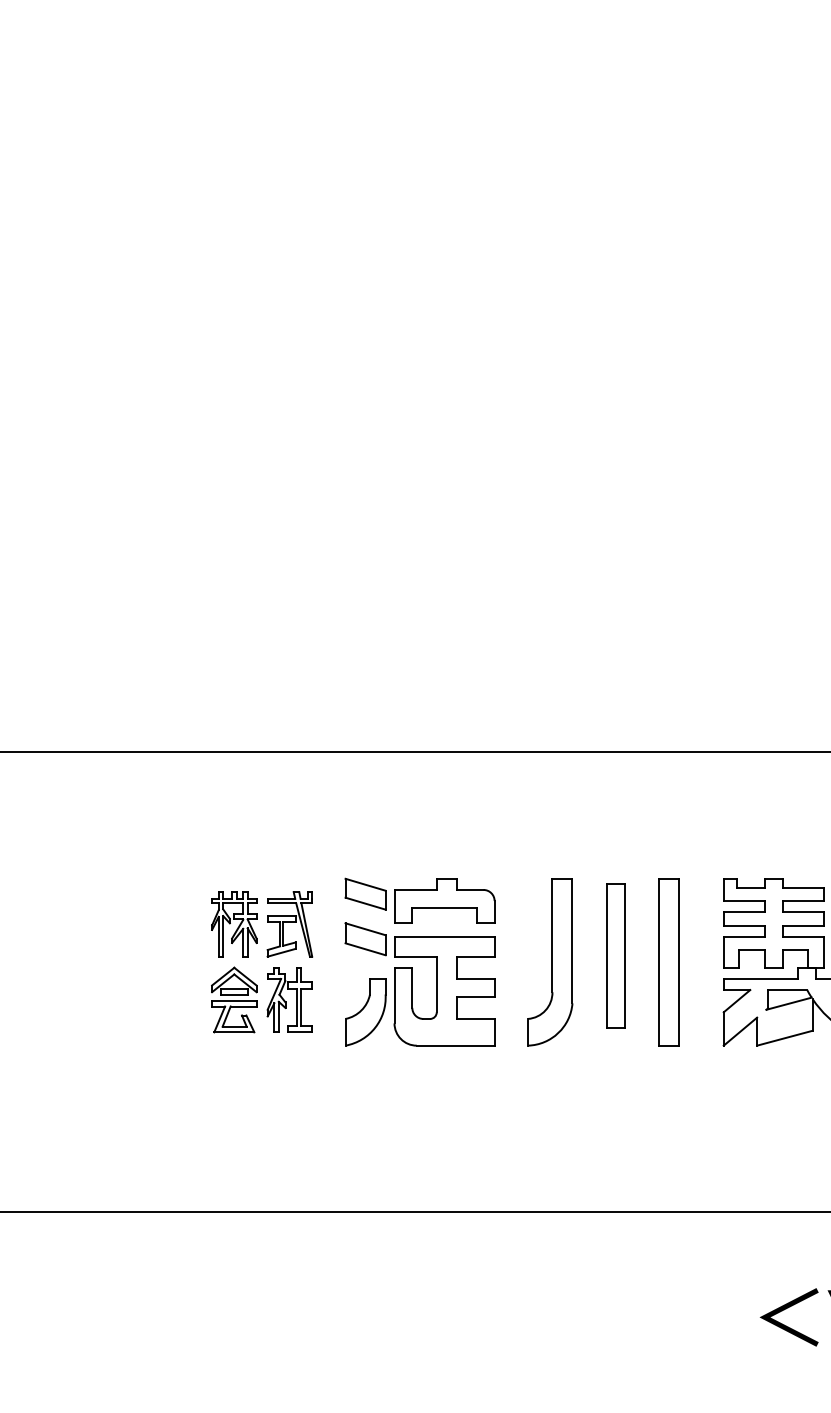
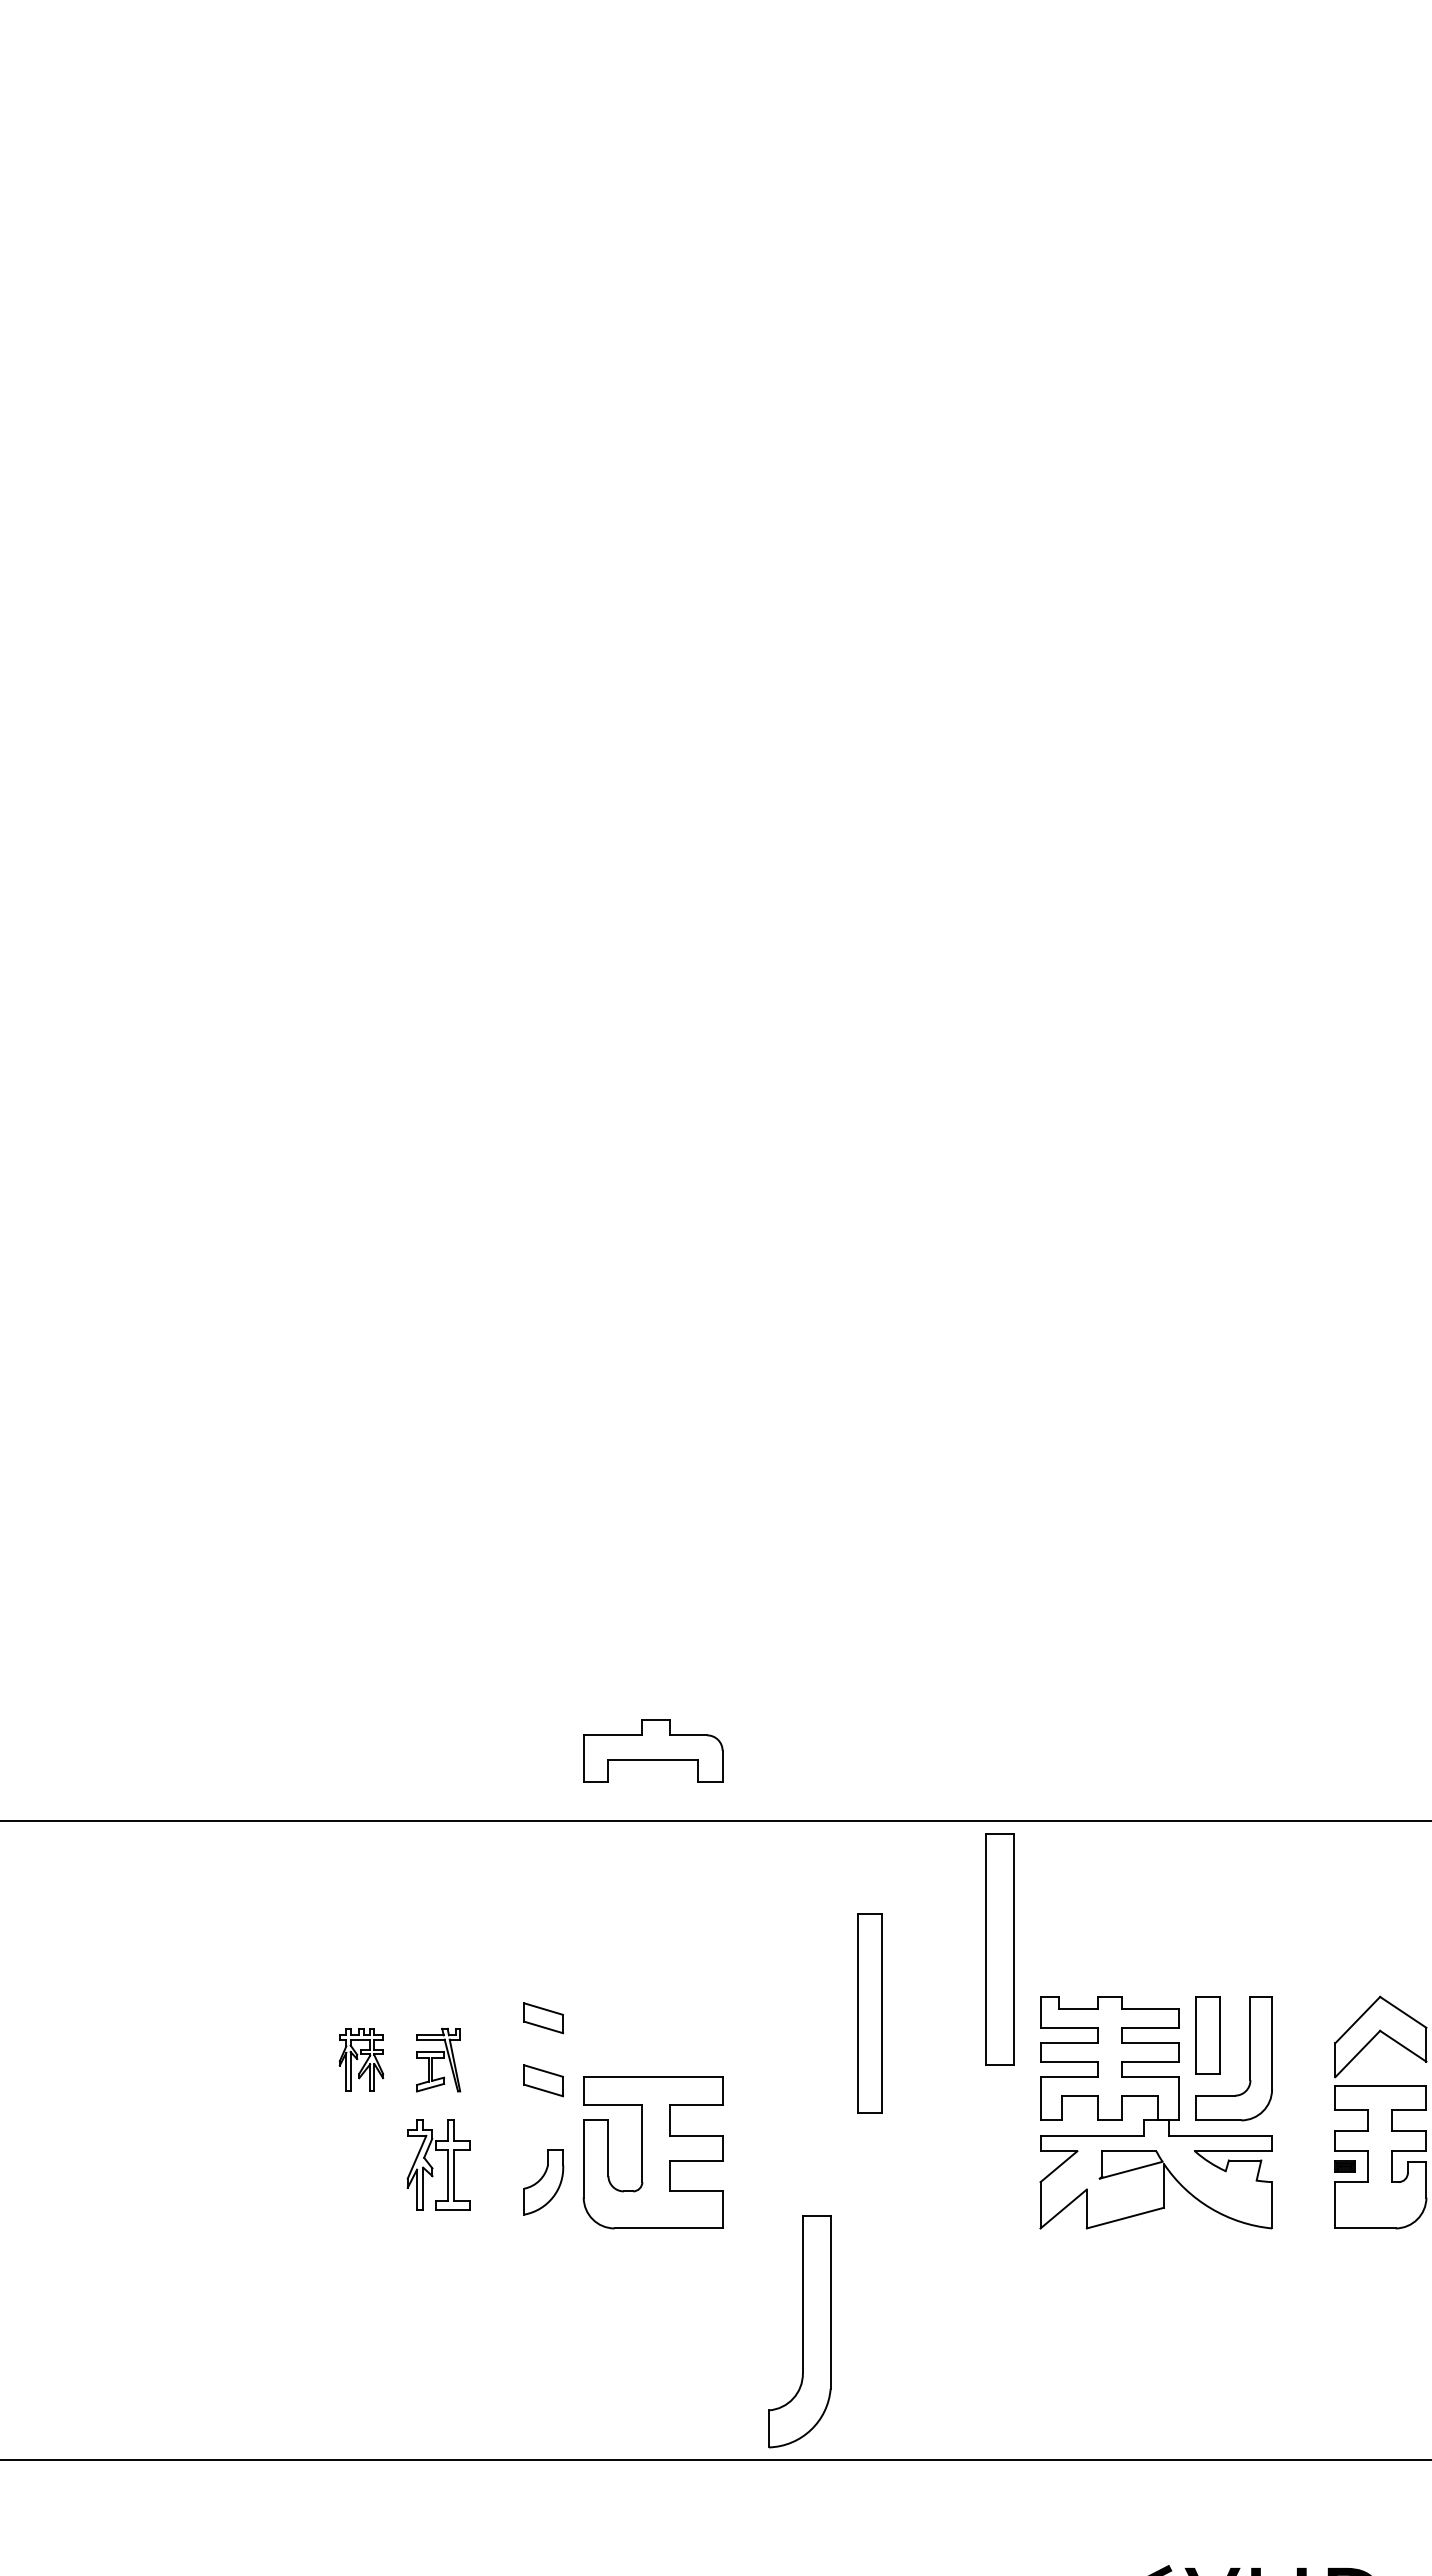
part: (365, 893) -> (543, 2017), size x0.7
part: (444, 900) -> (653, 1750), moved
part: (234, 923) -> (361, 2059), size x0.7
part: (289, 923) -> (438, 2059), size x0.7
part: (365, 939) -> (543, 2080), size x0.7
part: (615, 956) -> (869, 2013), moved
part: (550, 962) -> (799, 2331), moved
part: (668, 962) -> (999, 1949), moved
part: (234, 999) -> (361, 2164), removed
part: (365, 1012) -> (543, 2182), size x0.7

